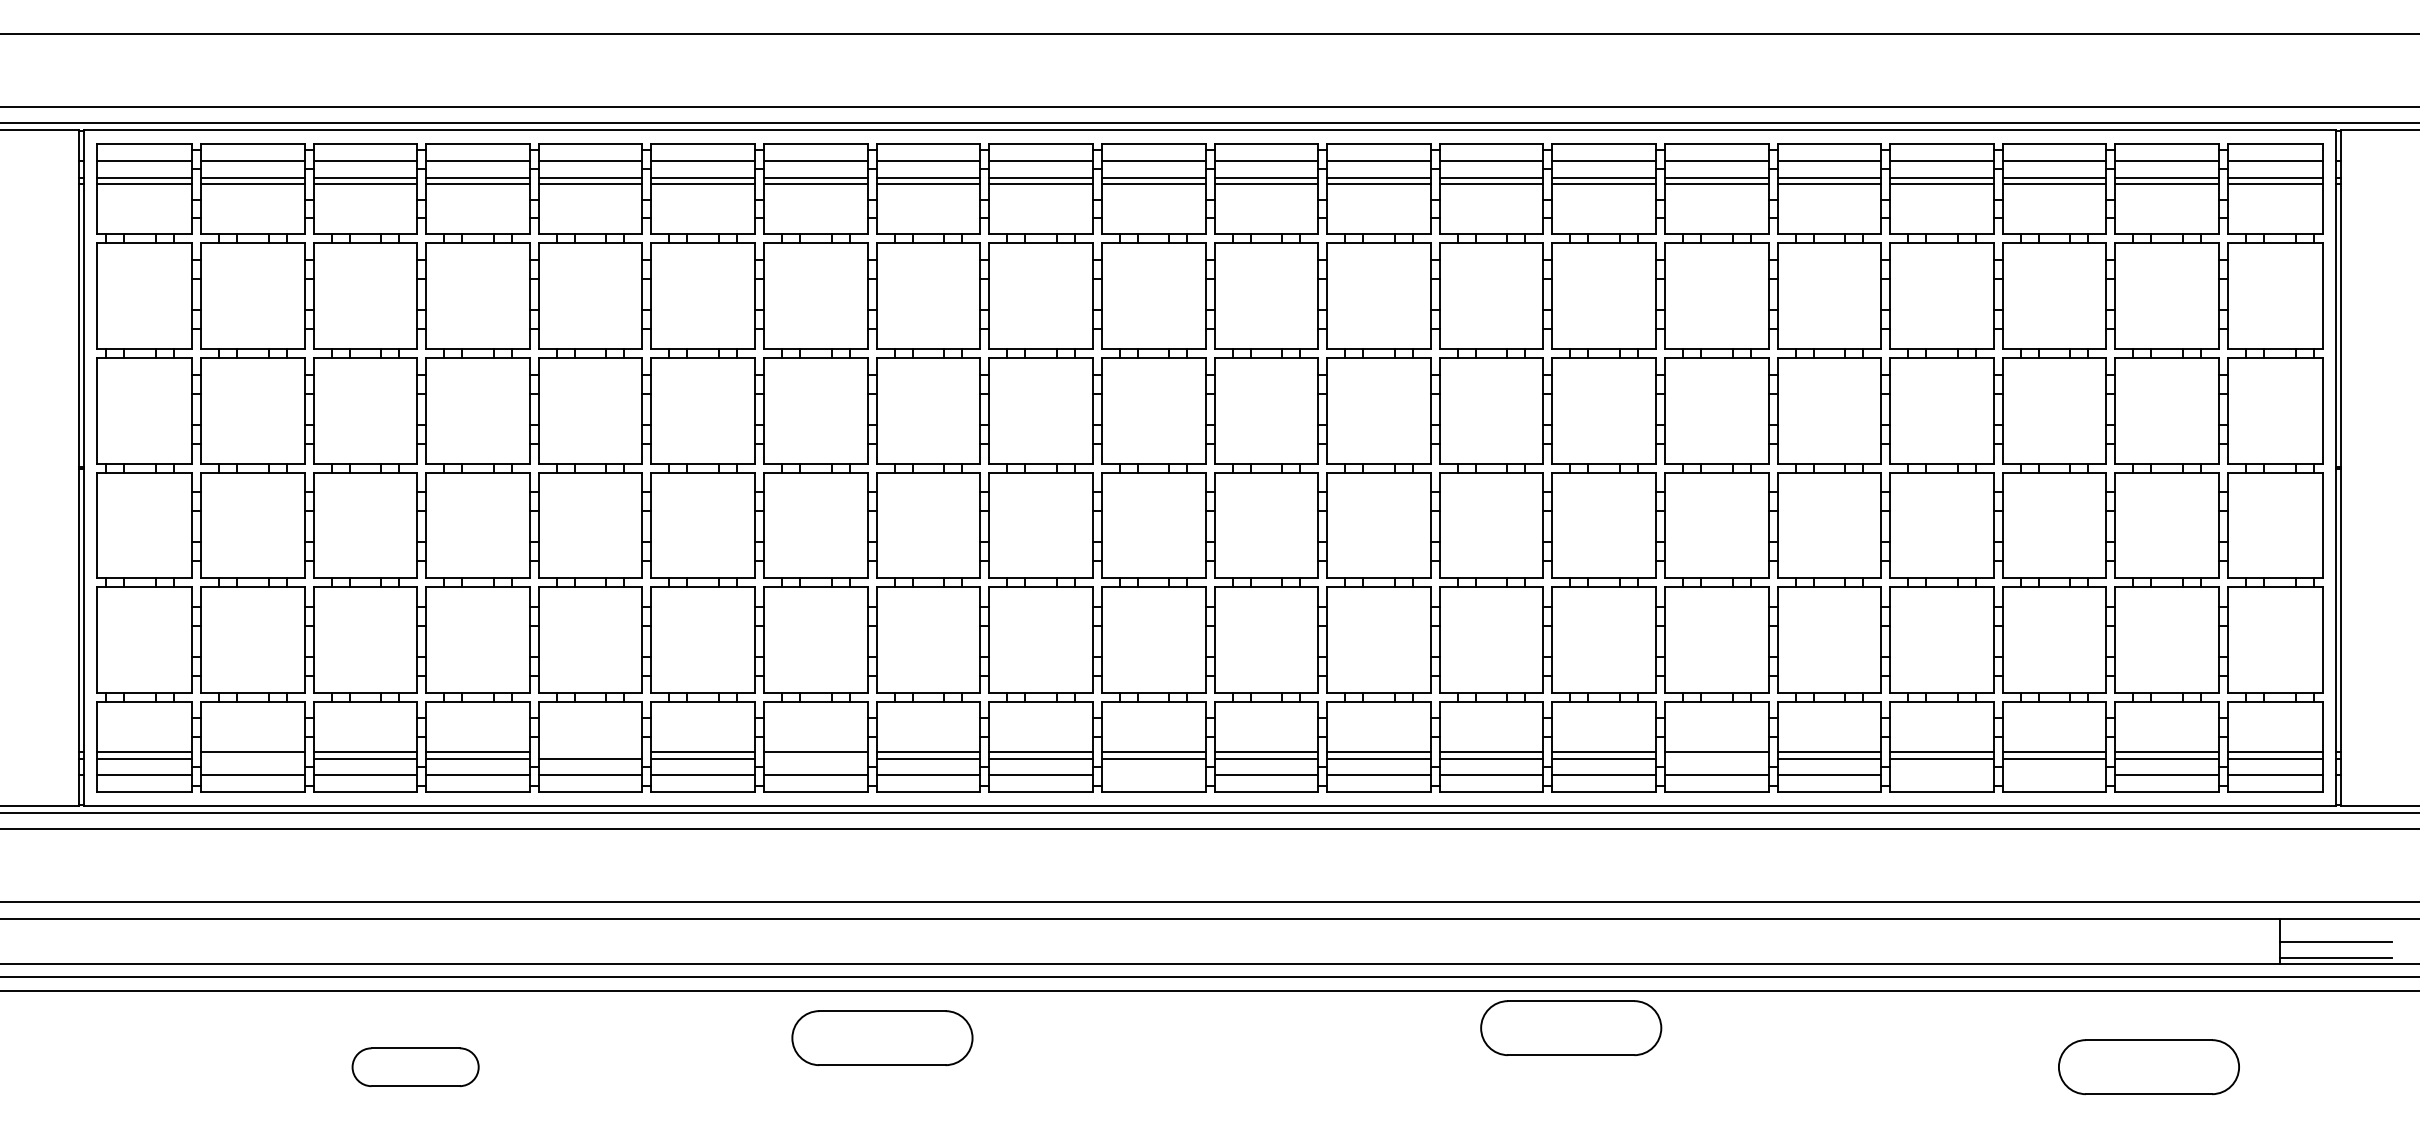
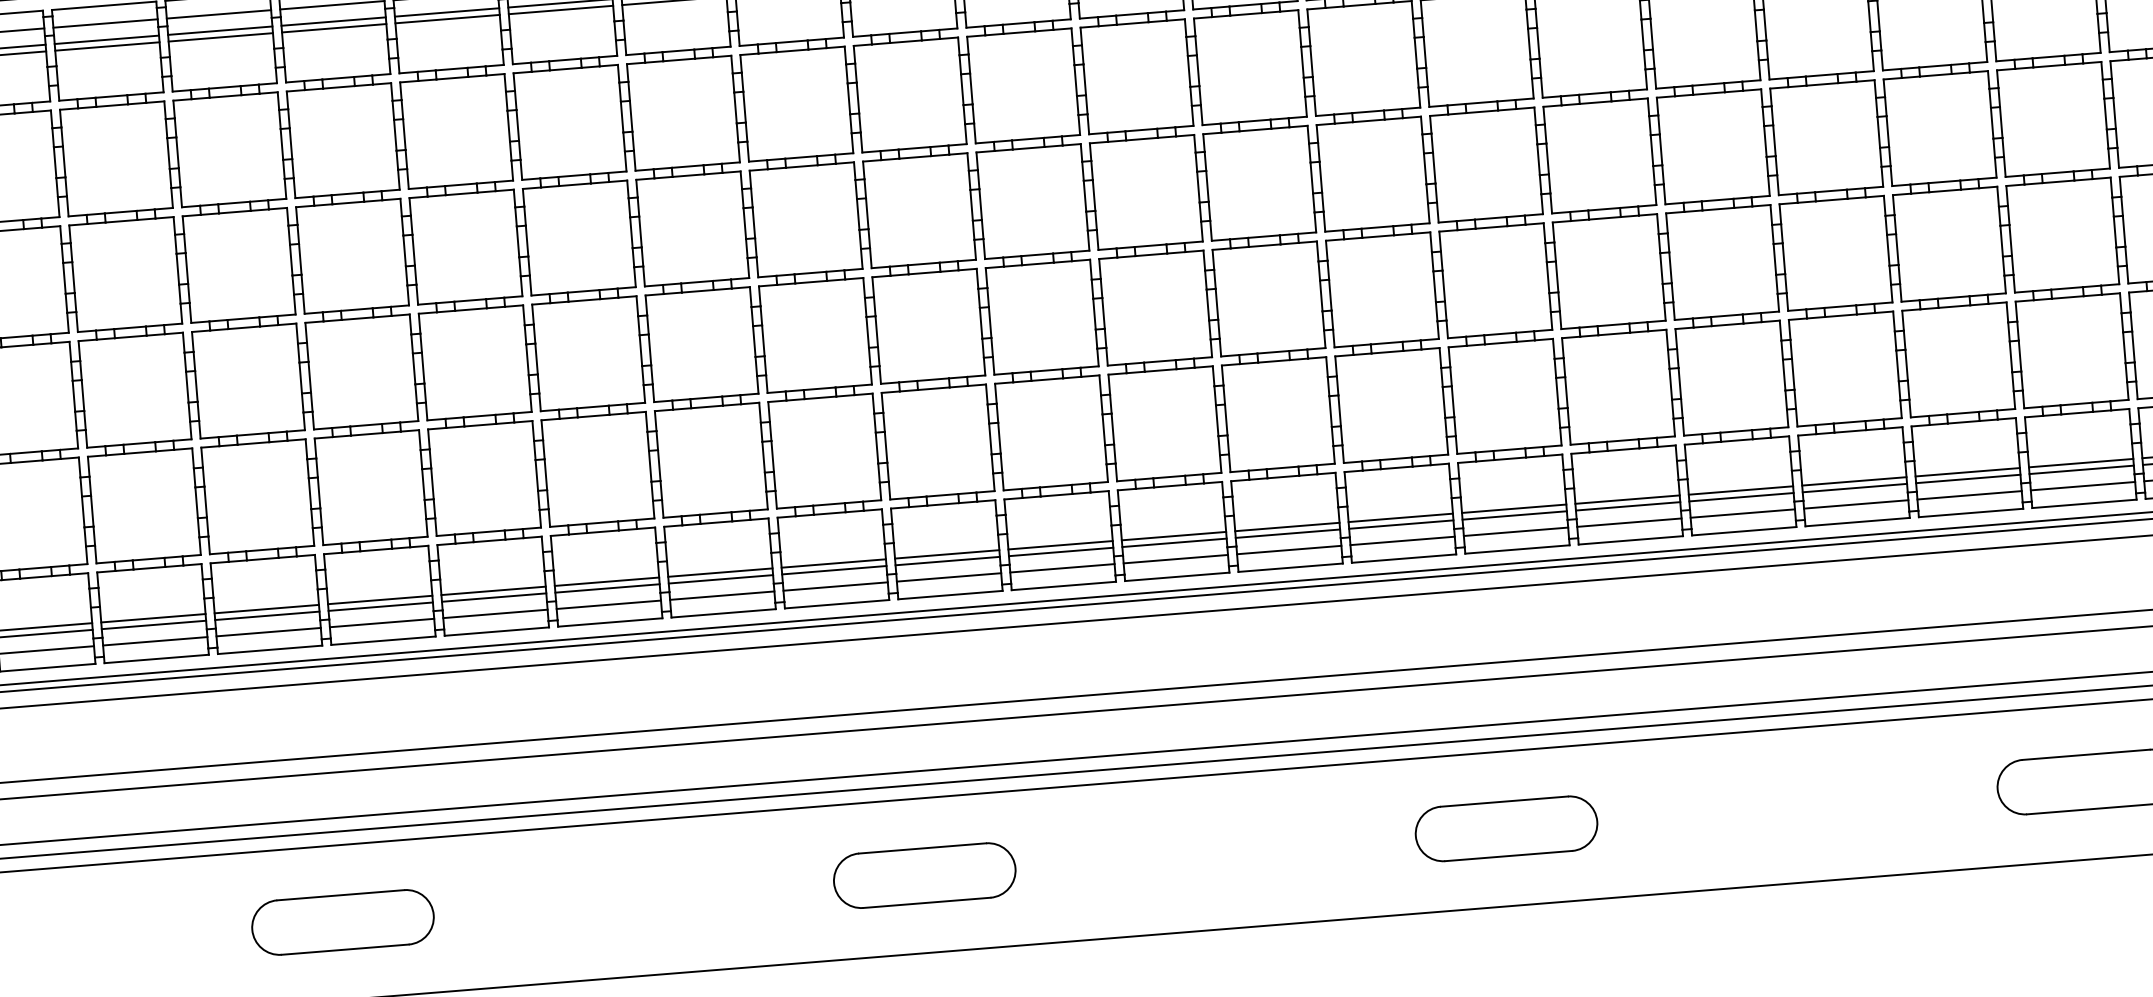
line: (590, 751) -> (493, 590), added
line: (252, 758) -> (153, 624), added
line: (815, 758) -> (720, 579), added
line: (1716, 758) -> (1627, 506), added
line: (1153, 774) -> (1062, 567), added
line: (1941, 774) -> (1855, 504), added
line: (2054, 774) -> (1969, 495), added
part: (1571, 1028) -> (1506, 829), moved
part: (882, 1037) -> (924, 874), moved
part: (415, 1067) -> (342, 922), size x1.43

